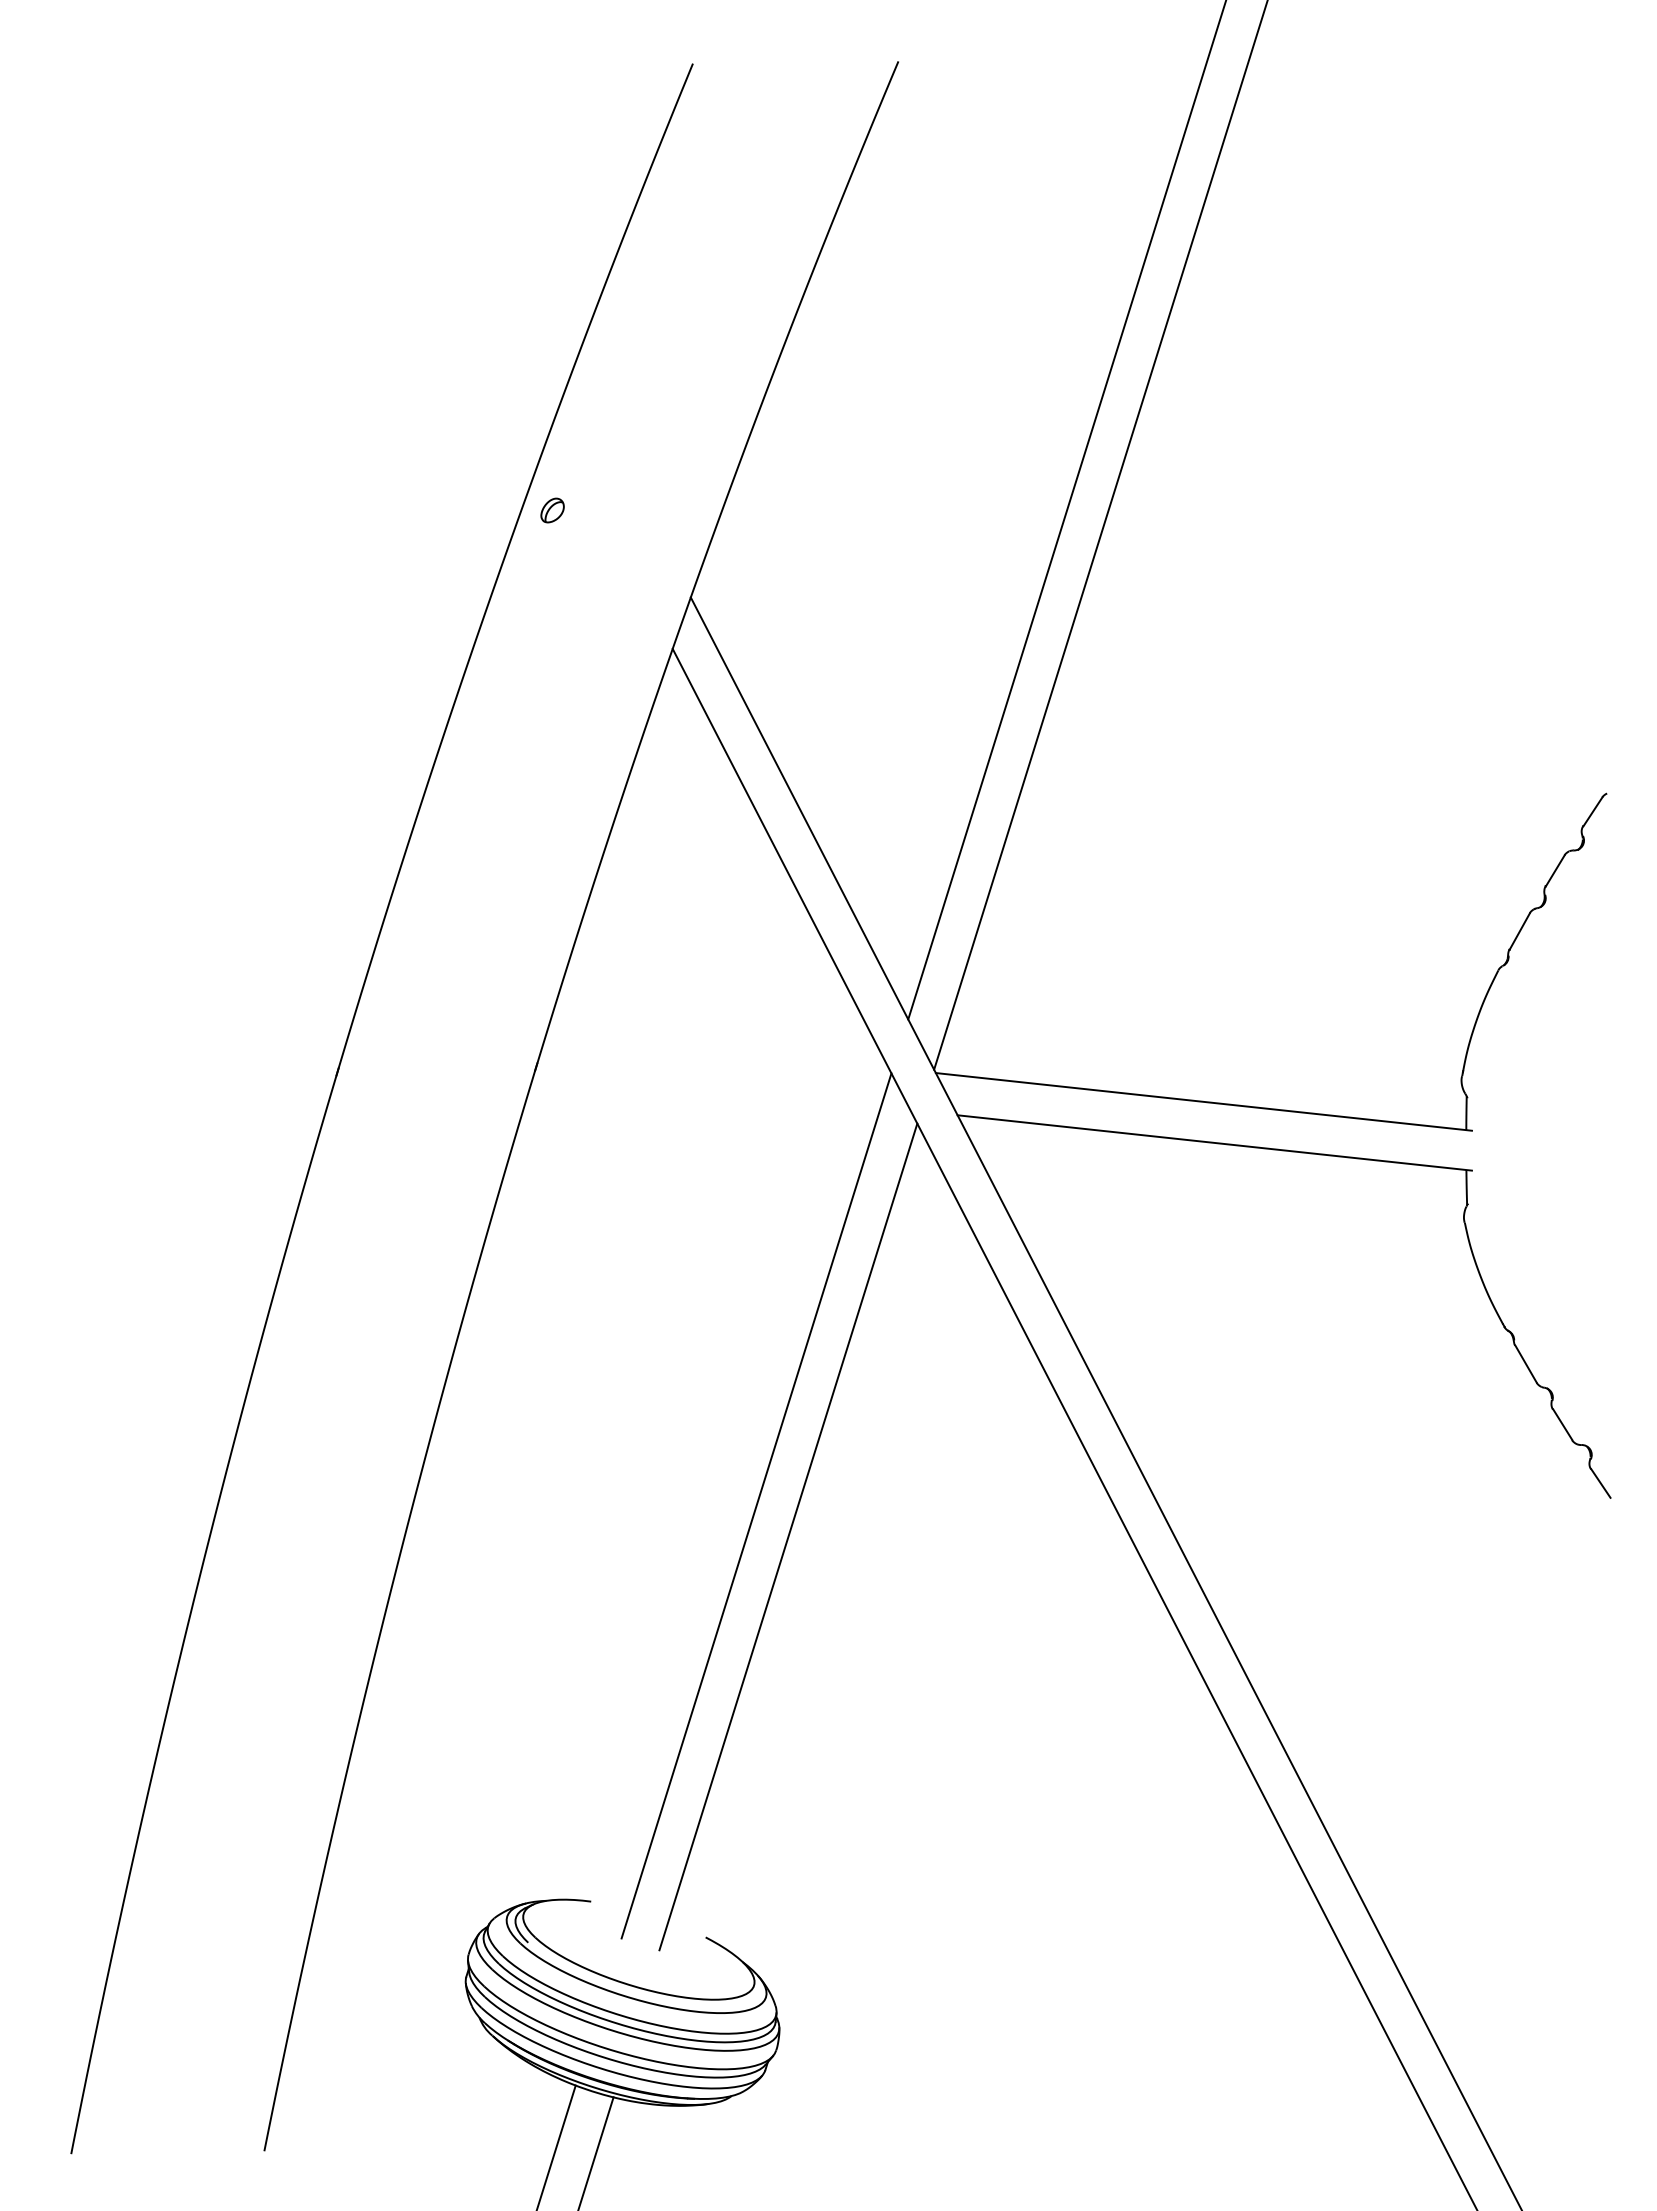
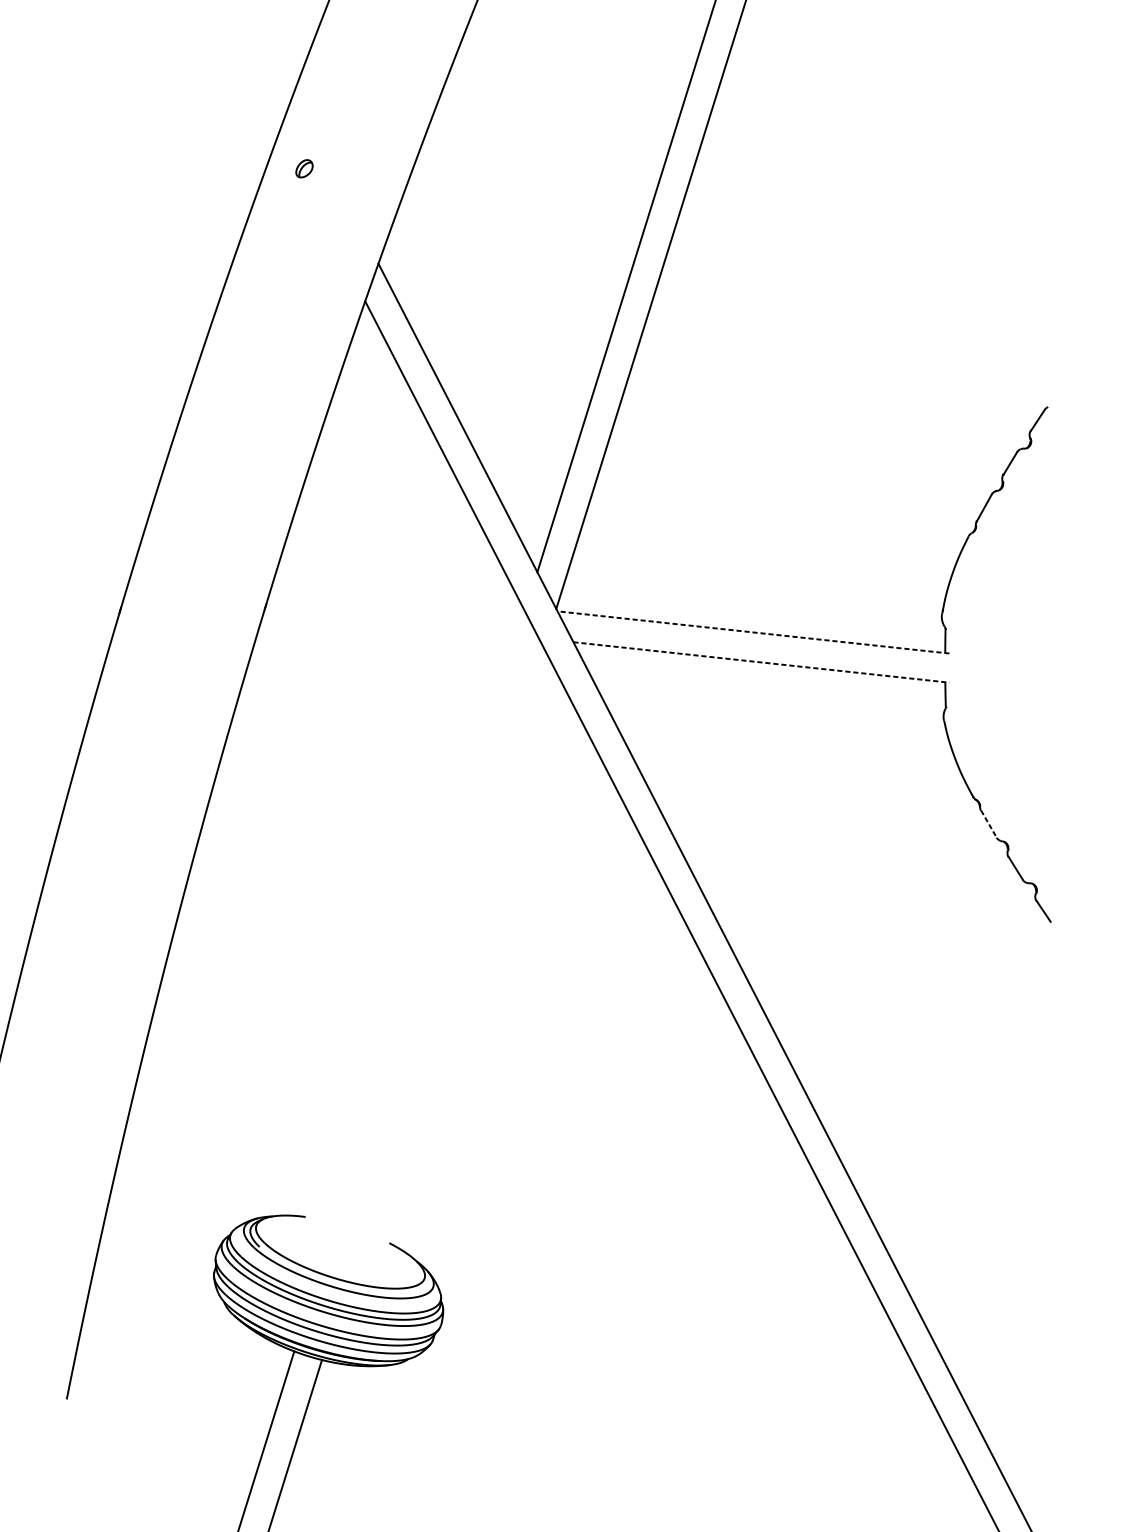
part: (552, 510) -> (304, 168), moved
line: (1203, 1101) -> (753, 632), solid -> dashed
line: (1214, 1142) -> (761, 662), solid -> dashed
line: (1526, 1364) -> (989, 824), solid -> dashed
line: (756, 1505) -> (426, 927), removed
line: (788, 1536) -> (449, 950), removed

